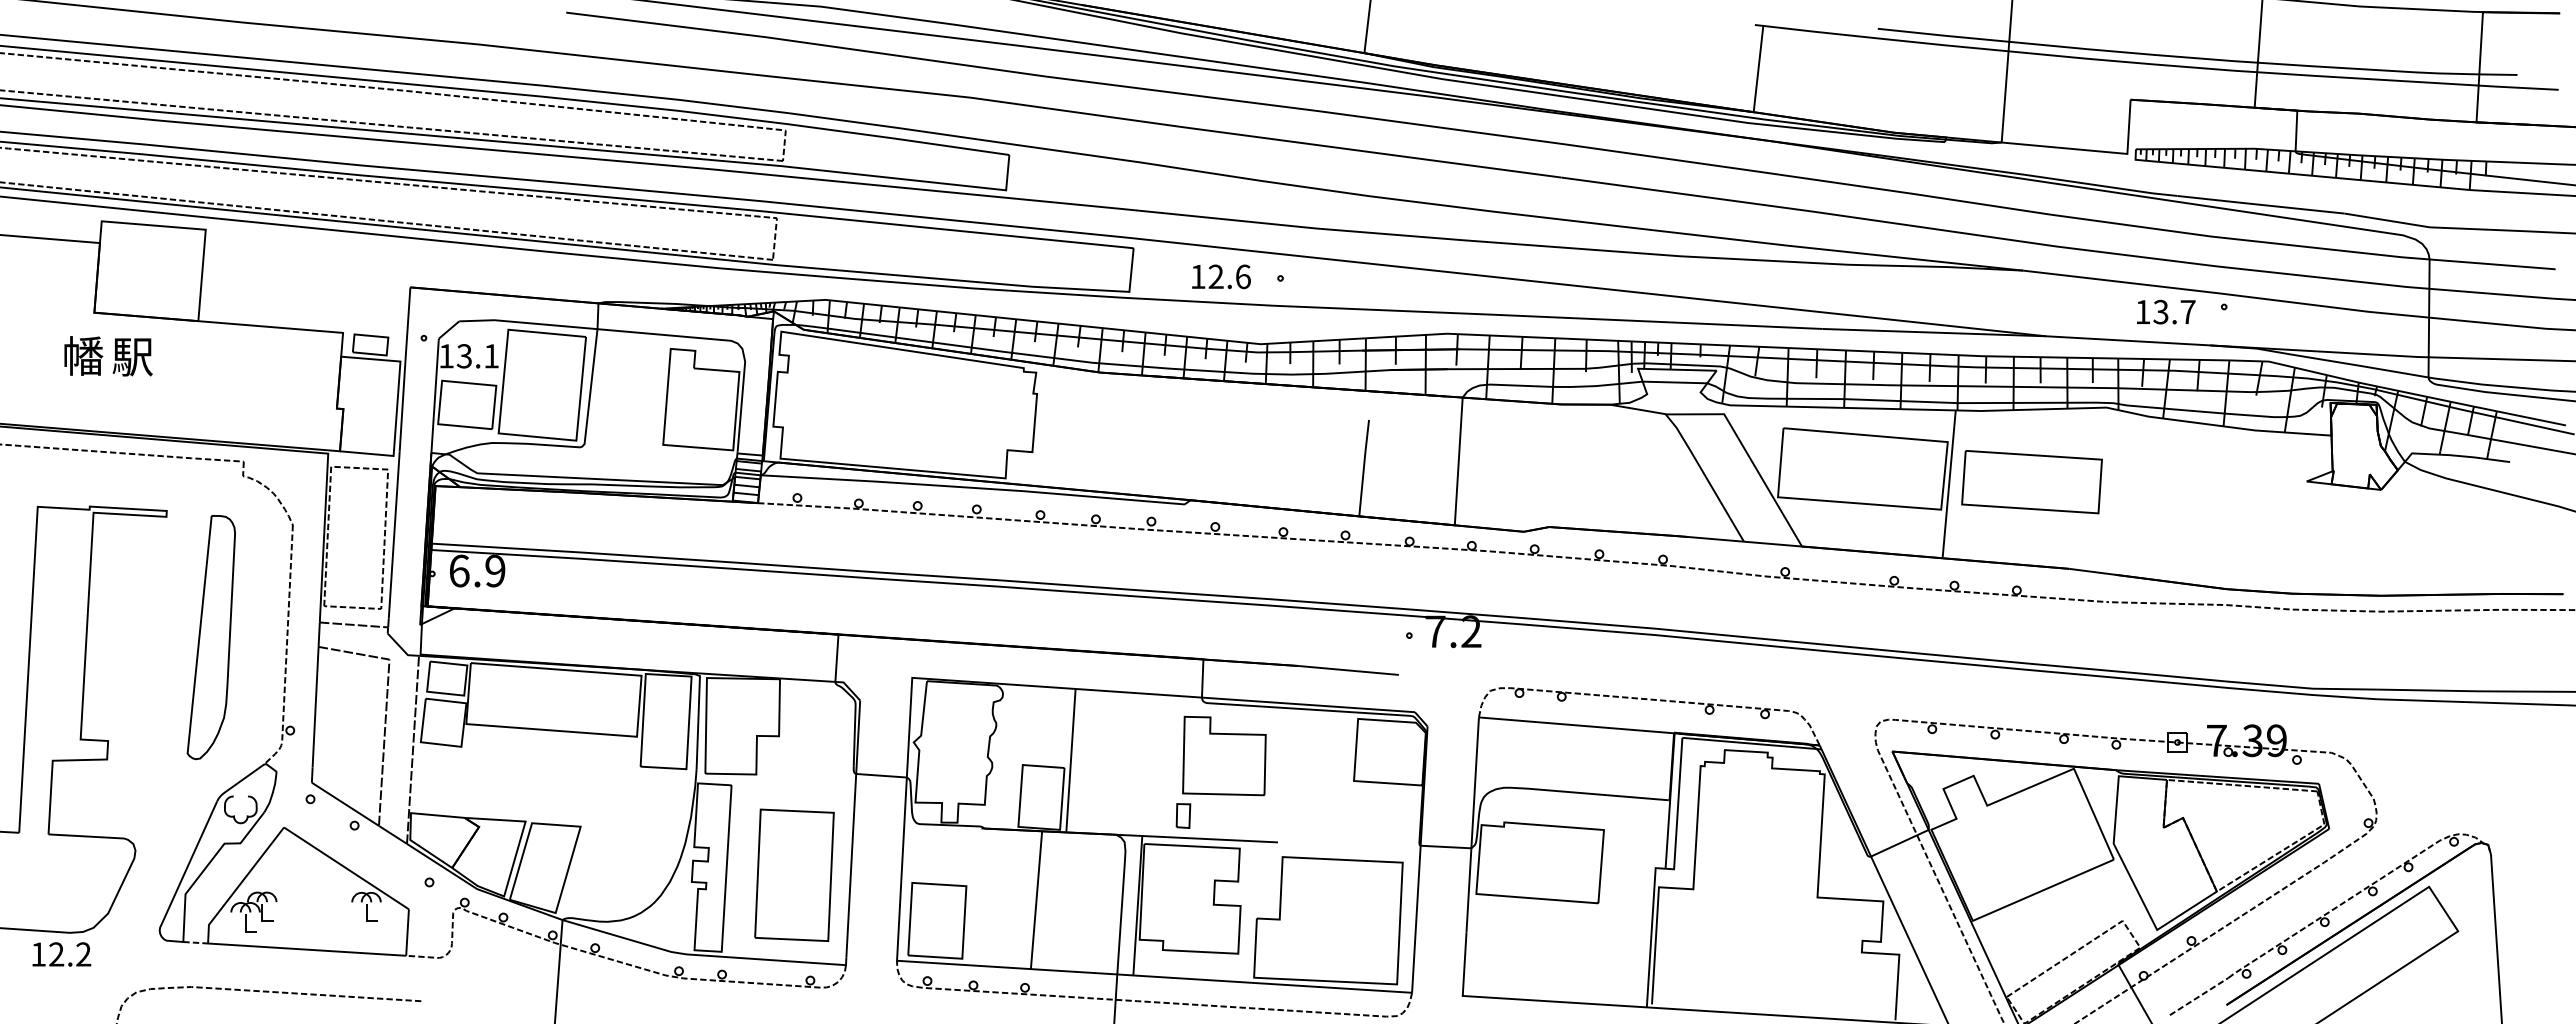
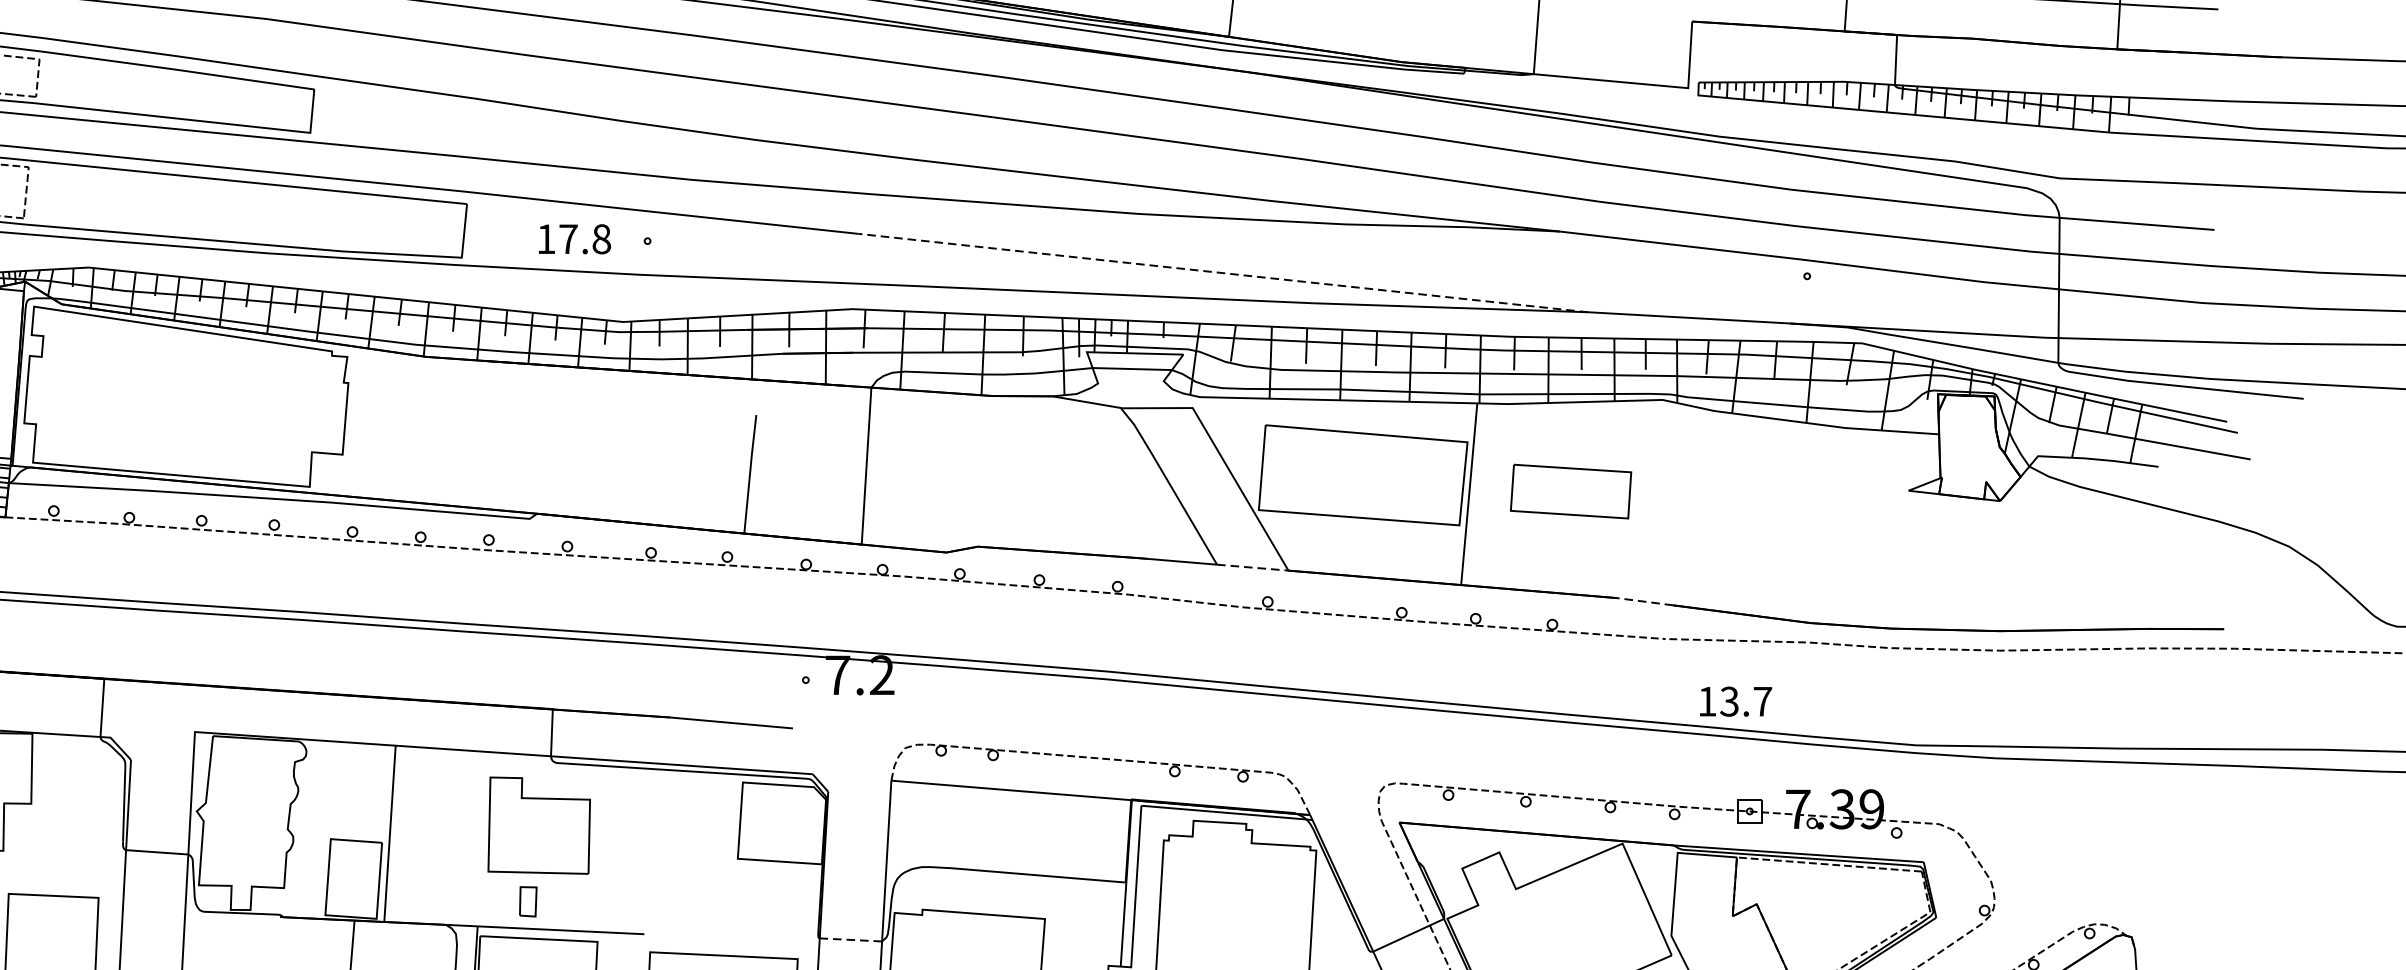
text: (1229, 276) -> (584, 238), 12.6 -> 17.8
line: (1748, 304) -> (1222, 273), solid -> dashed
text: (2166, 311) -> (1736, 700), moved
part: (2031, 482) -> (1570, 491), size x0.7
line: (1773, 544) -> (1253, 568), solid -> dashed
line: (2091, 571) -> (1644, 601), solid -> dashed
part: (1224, 755) -> (539, 824), moved
line: (1445, 847) -> (850, 940), solid -> dashed

